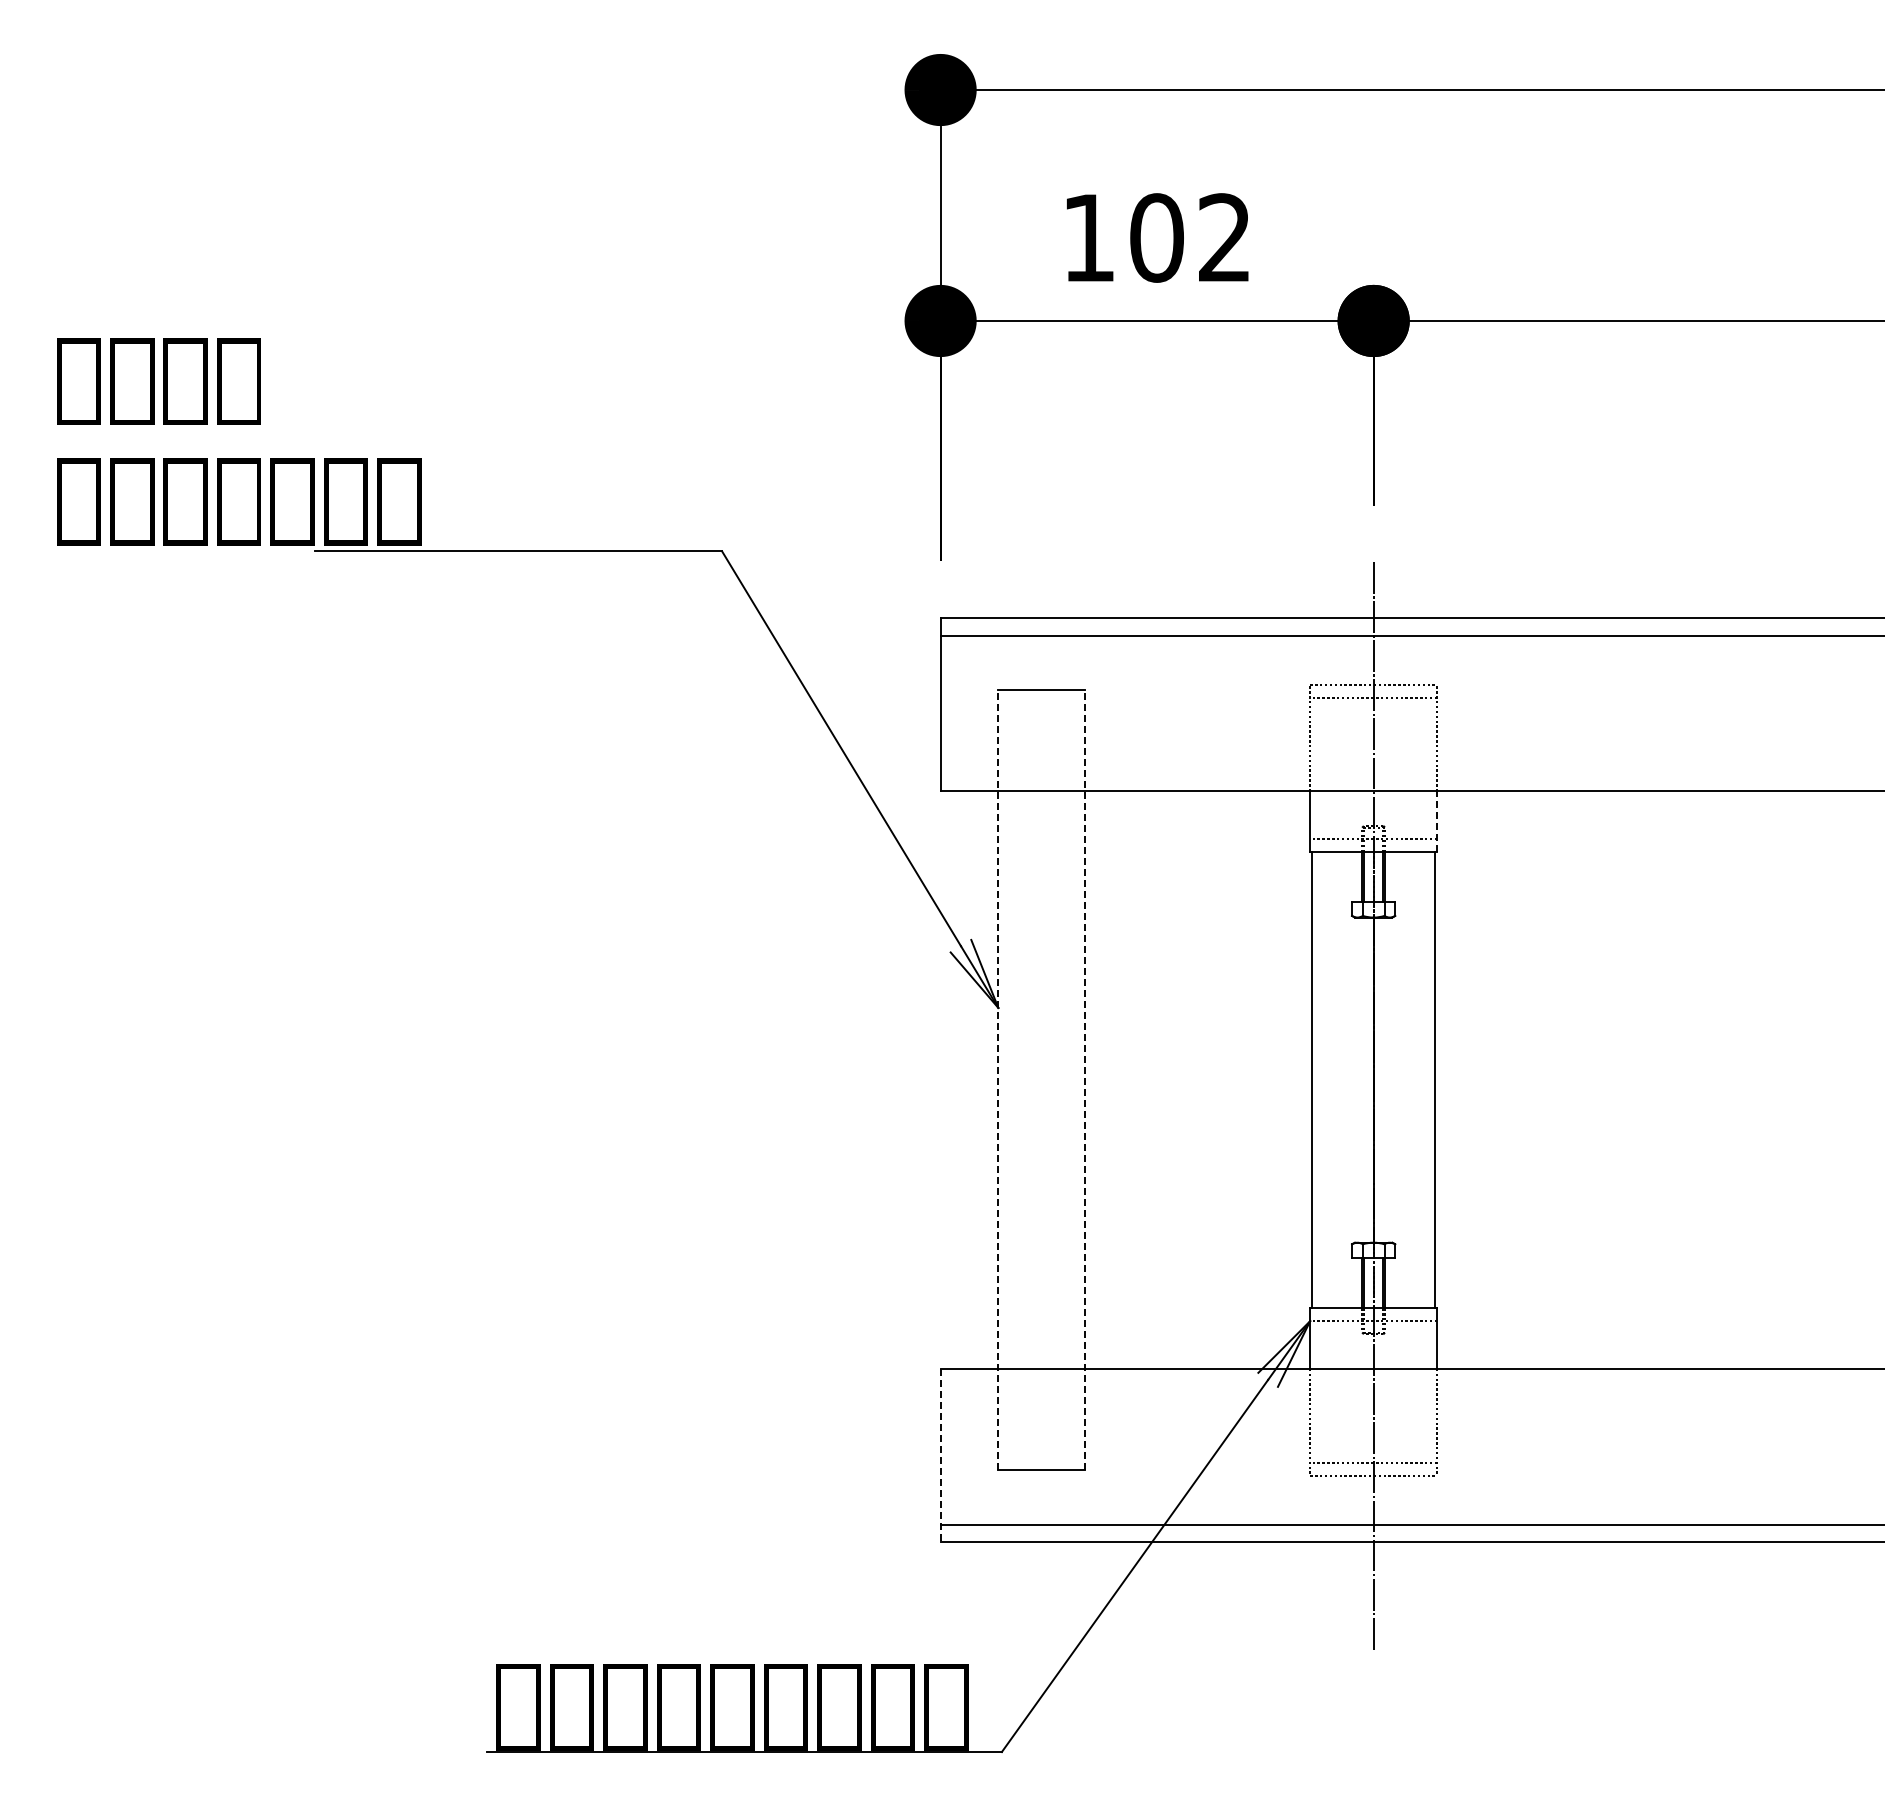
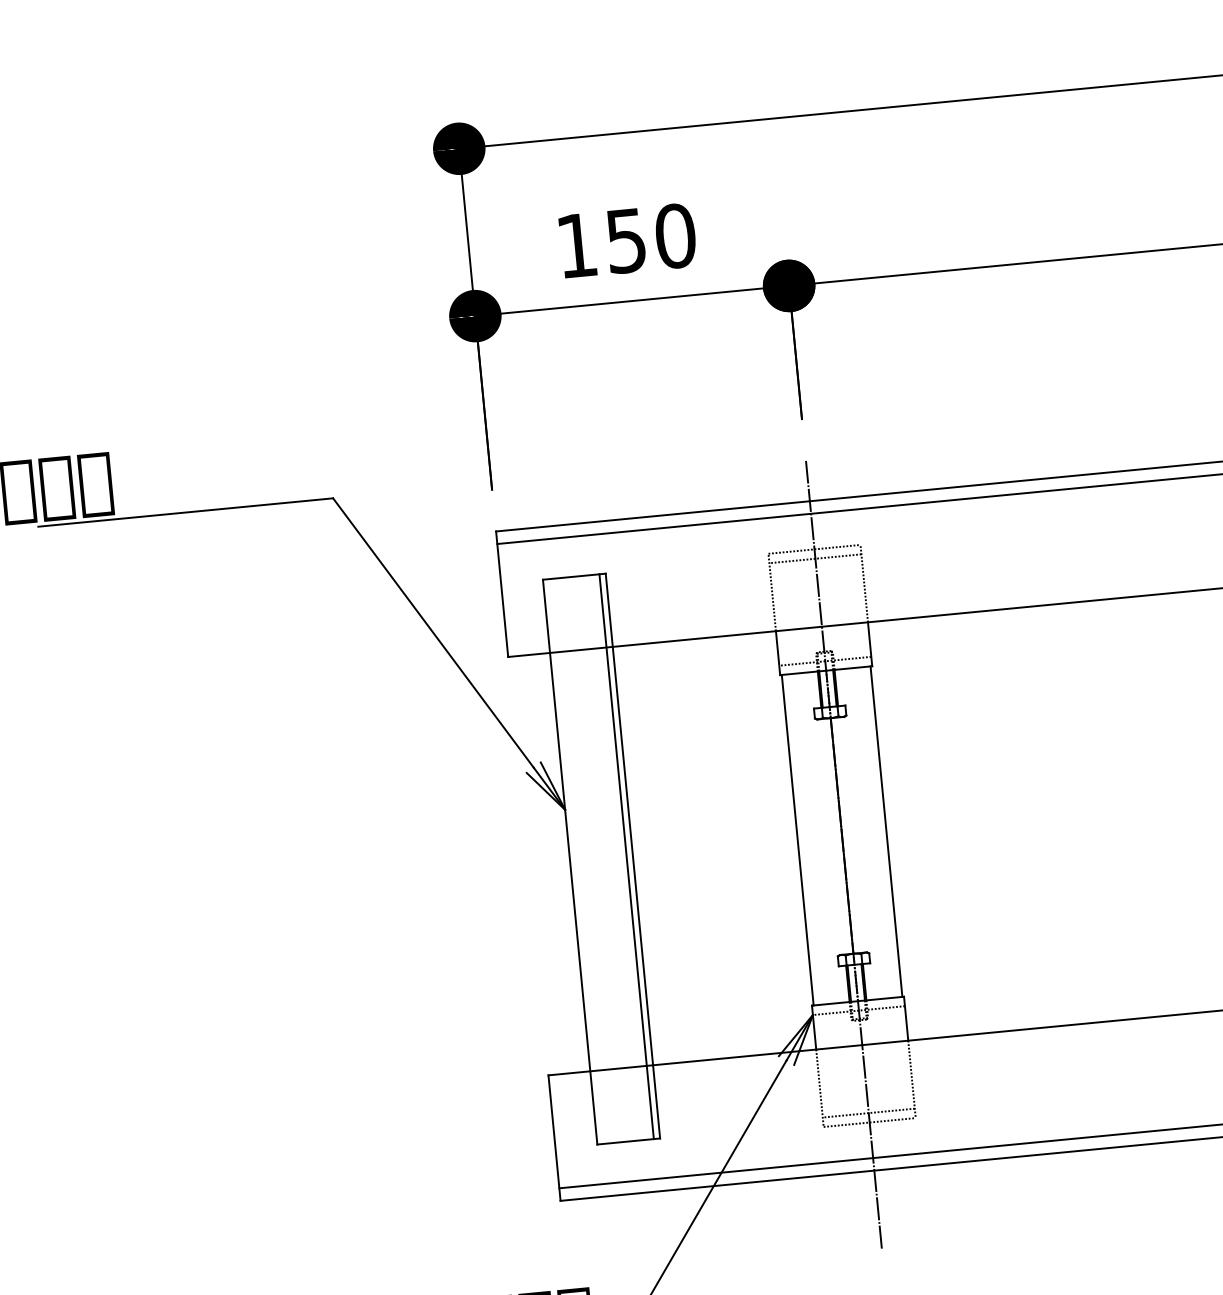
text: (1190, 237) -> (650, 238), 102 -> 150
line: (1437, 821) -> (870, 644), dashed -> solid
line: (1076, 1079) -> (626, 856), added
line: (998, 1080) -> (570, 862), dashed -> solid
line: (1084, 1080) -> (632, 856), dashed -> solid
line: (940, 1455) -> (554, 1138), dashed -> solid

